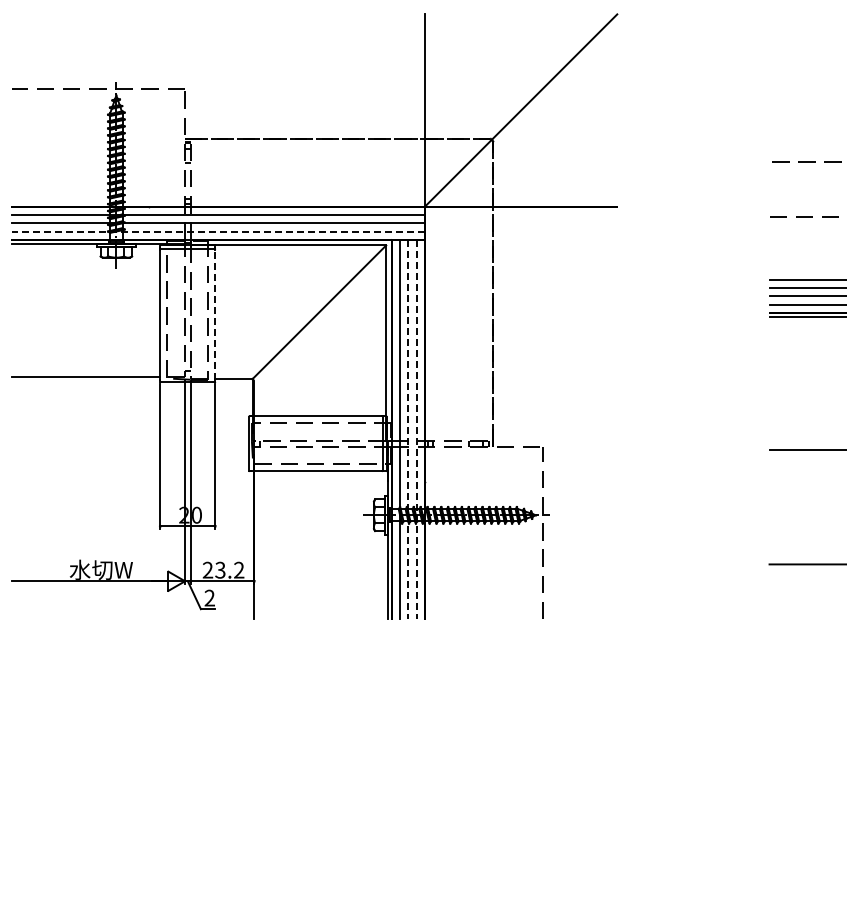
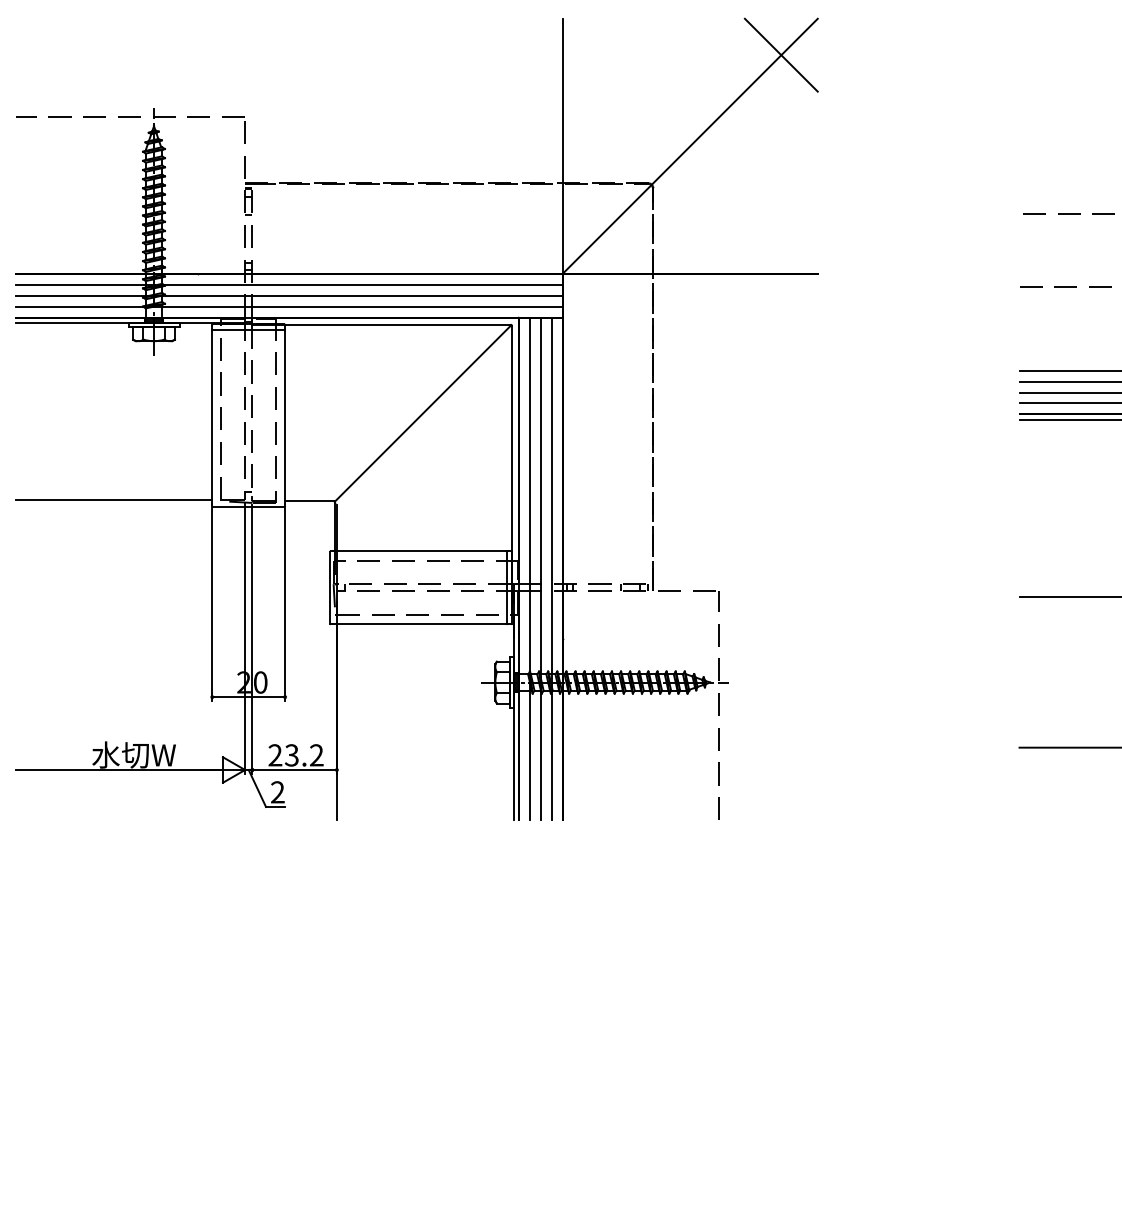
line: (589, 41) -> (780, 54), added
line: (218, 231) -> (289, 306), dashed -> solid
line: (215, 314) -> (285, 416), dashed -> solid
line: (408, 429) -> (541, 568), dashed -> solid
line: (416, 429) -> (551, 568), dashed -> solid

